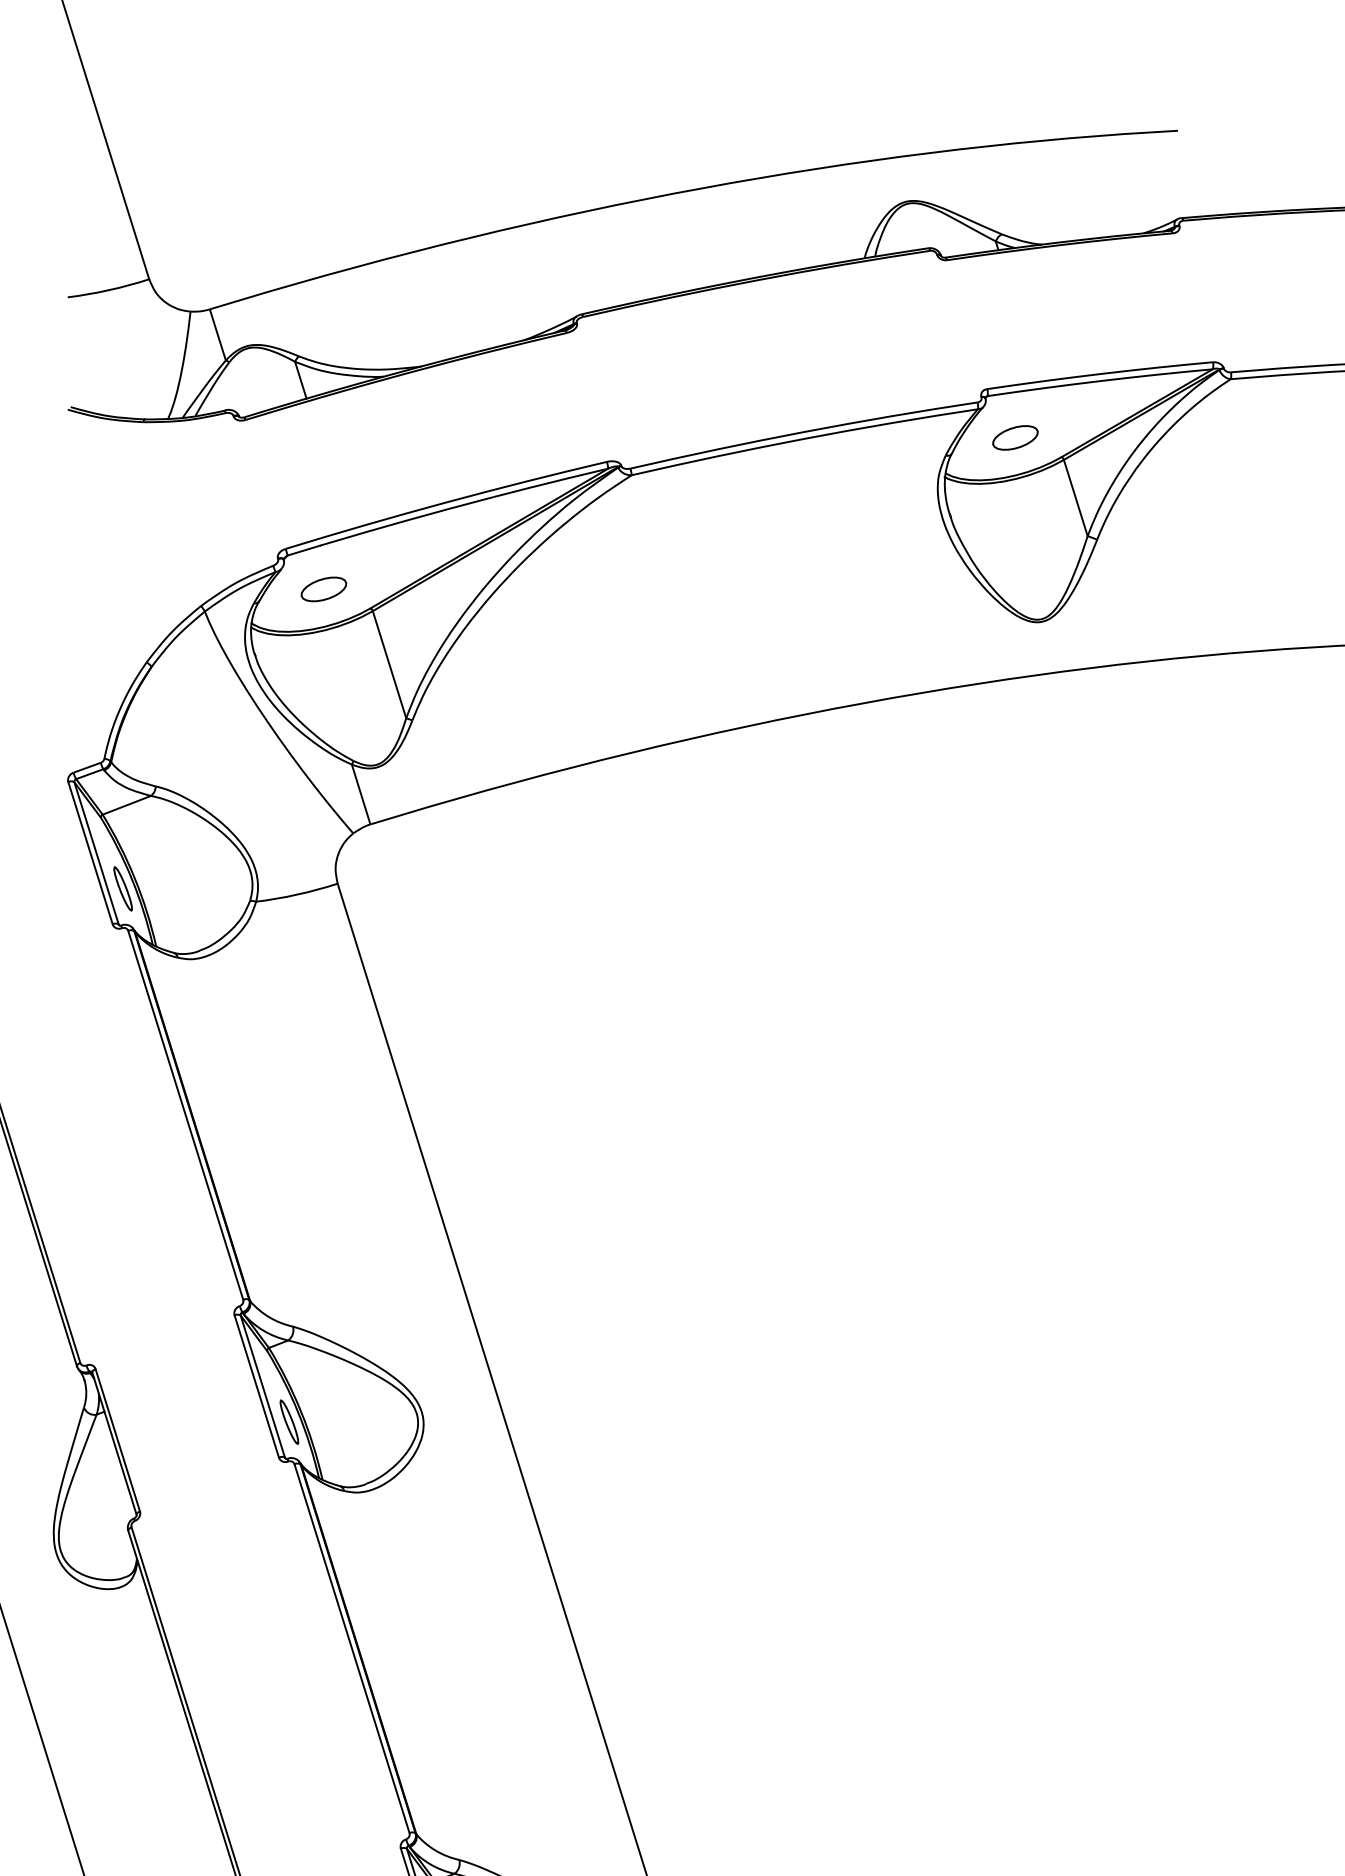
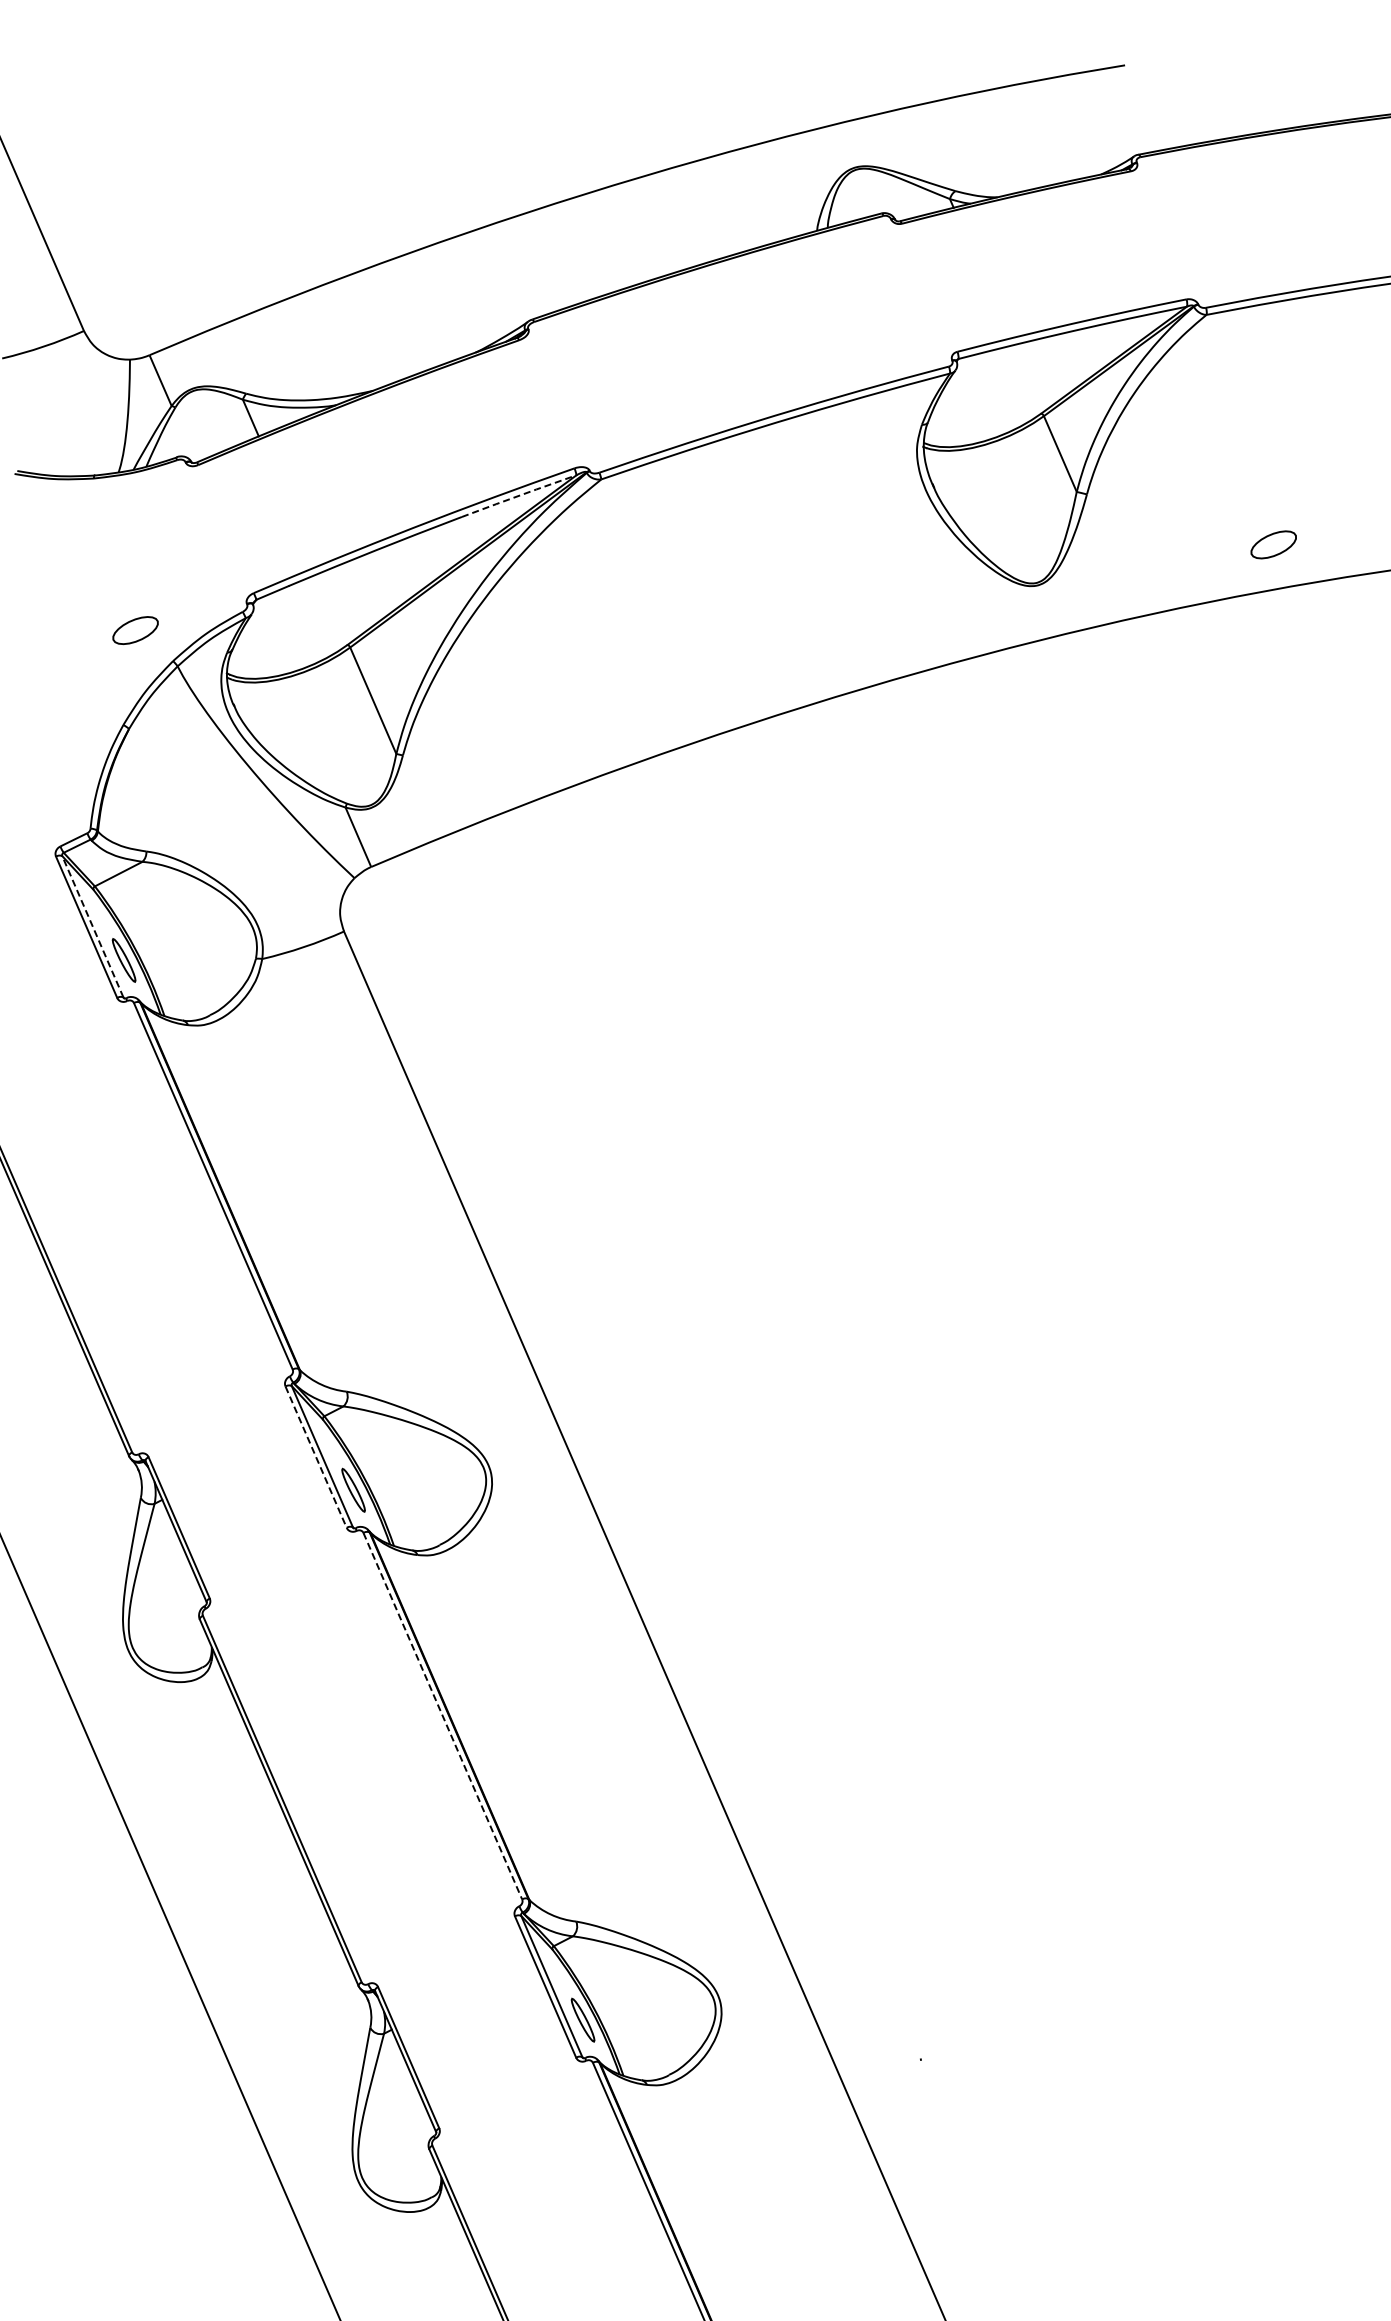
part: (1015, 437) -> (1273, 544), moved
line: (551, 482) -> (519, 495), solid -> dashed
part: (323, 589) -> (135, 630), moved
line: (96, 853) -> (92, 926), solid -> dashed
line: (257, 1386) -> (316, 1457), solid -> dashed
line: (351, 1648) -> (442, 1716), solid -> dashed

